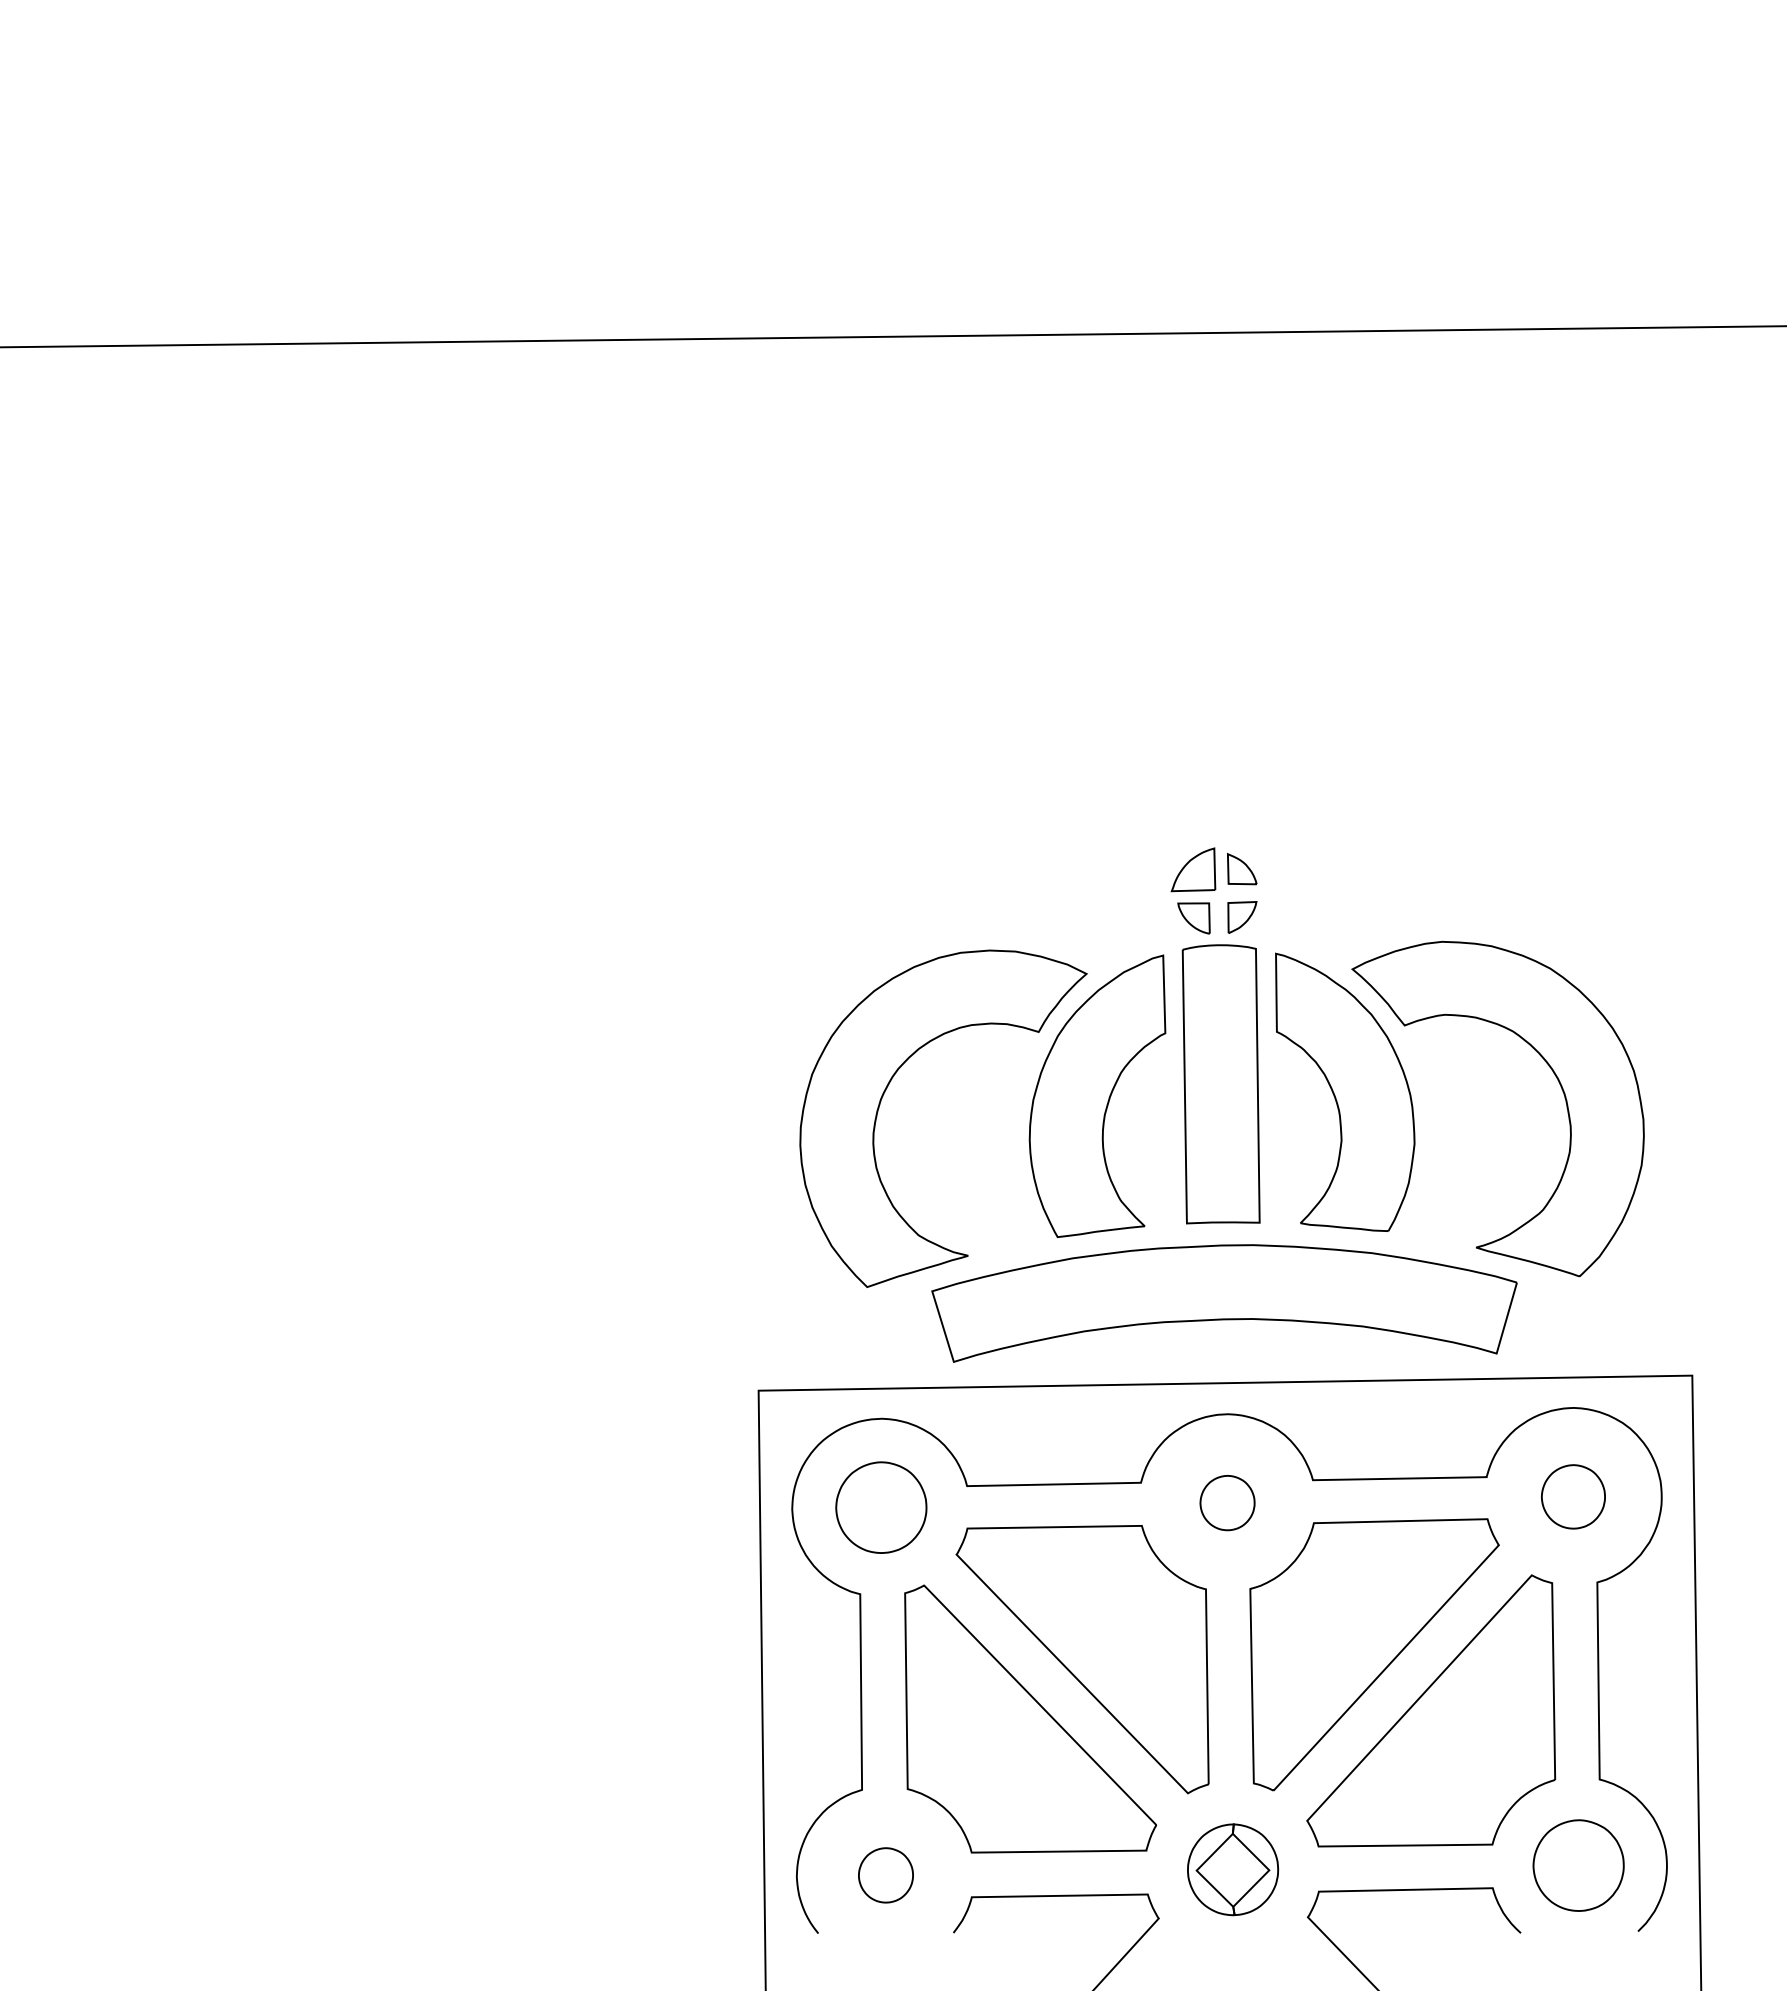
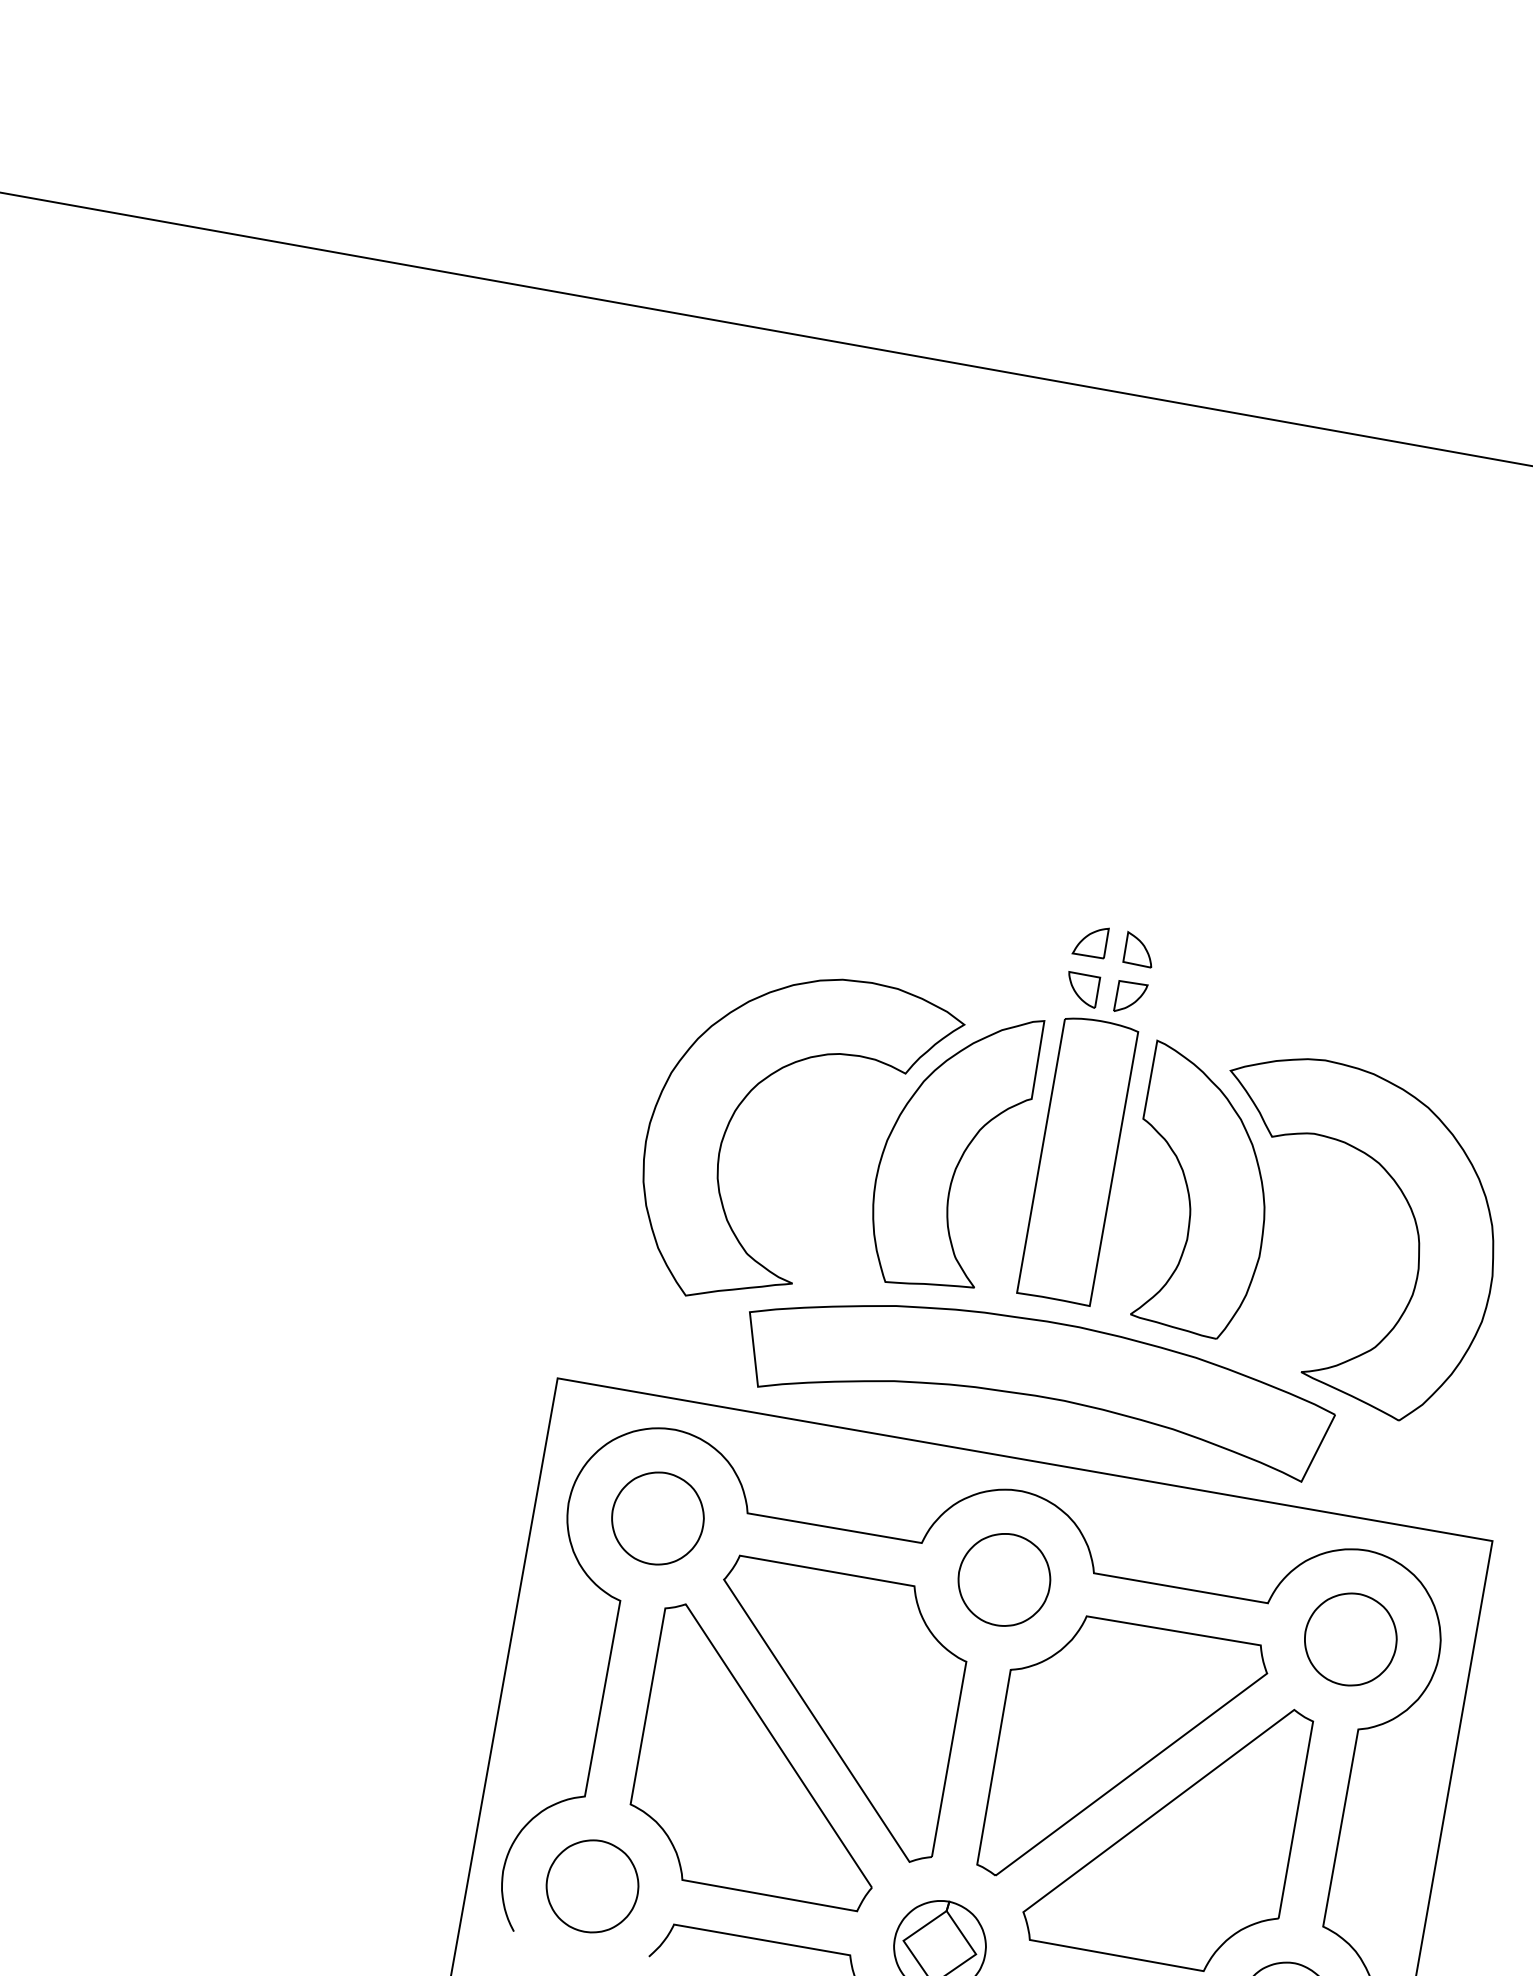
part: (1193, 869) -> (1090, 940), size x0.71
part: (1573, 1496) -> (1350, 1639), size x1.43
part: (1227, 1502) -> (1004, 1579), size x1.67
part: (885, 1875) -> (591, 1886), size x1.67

